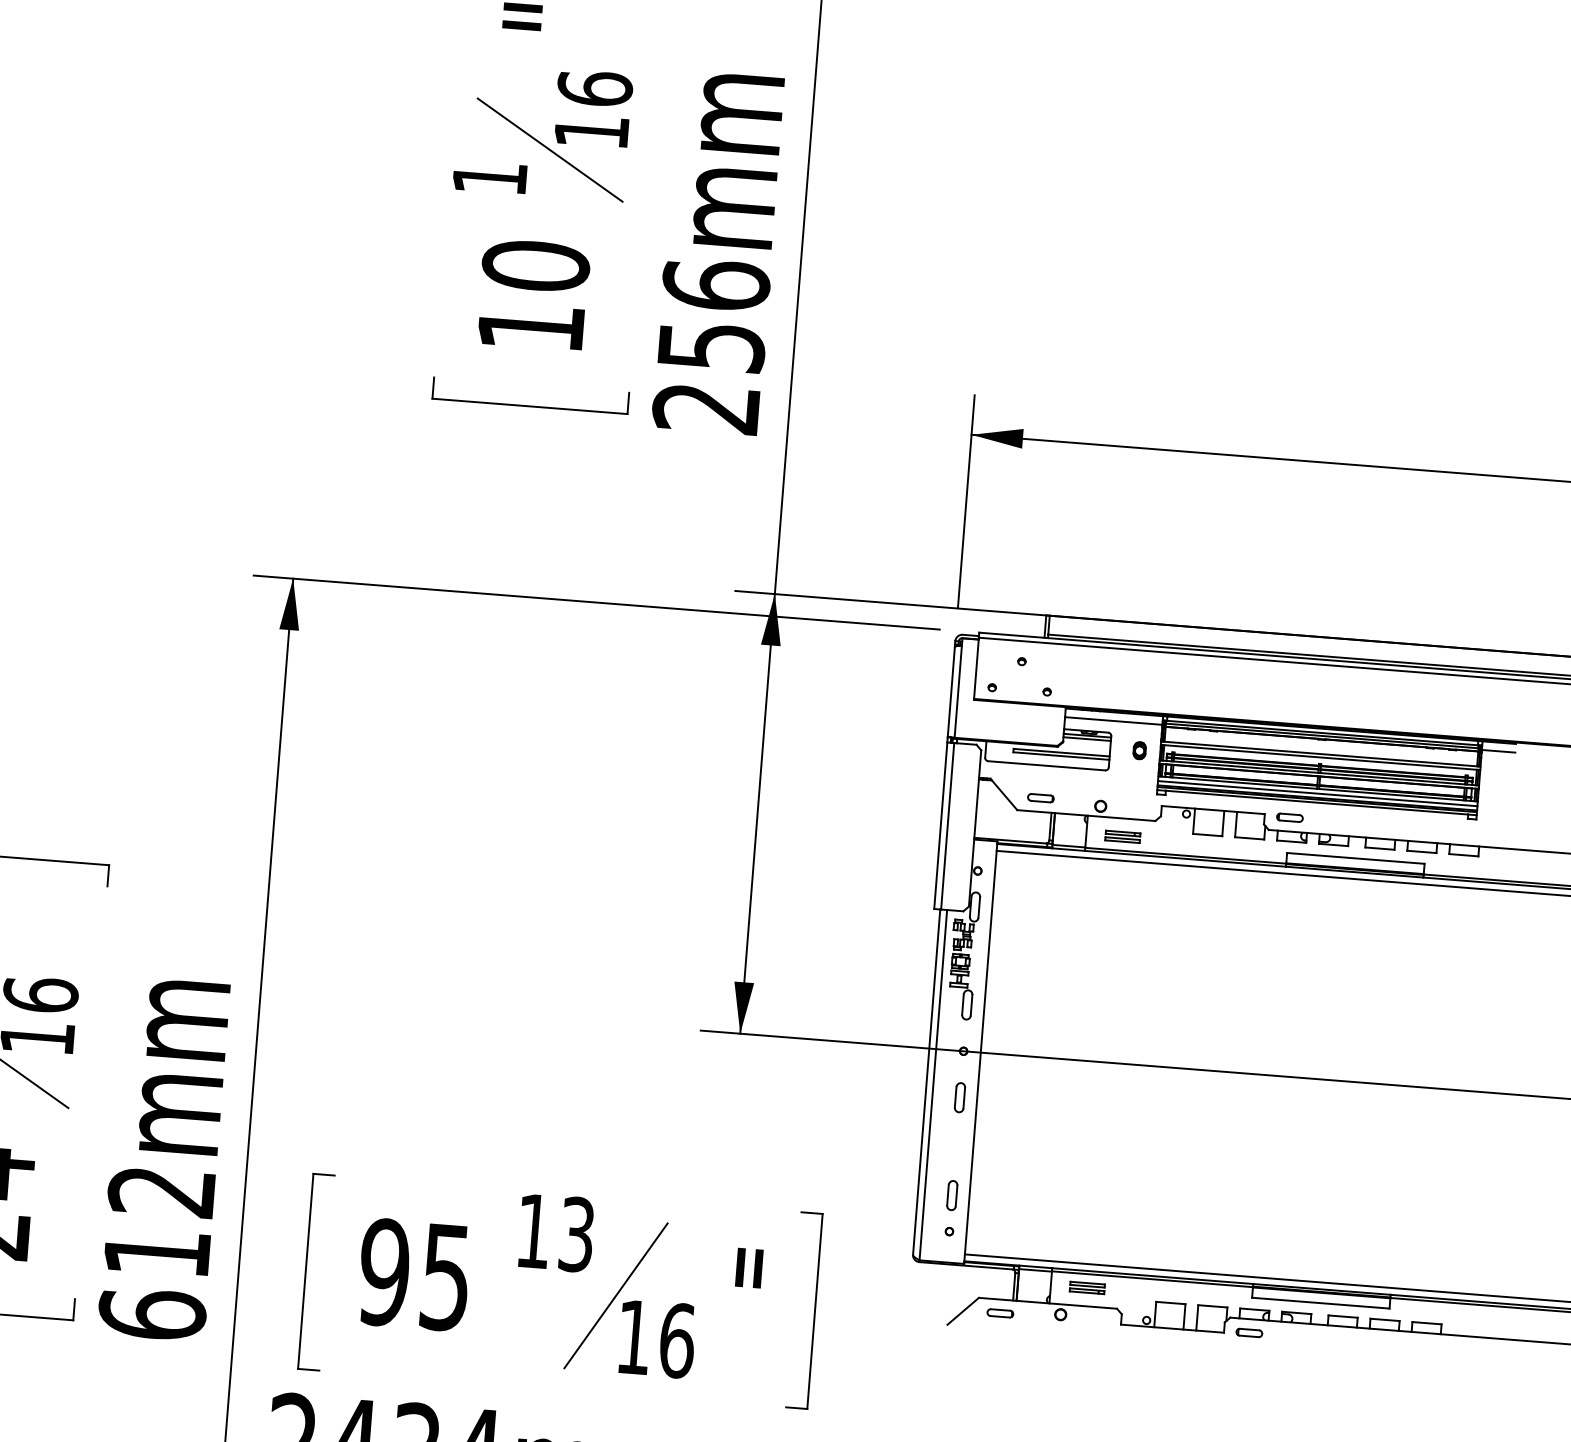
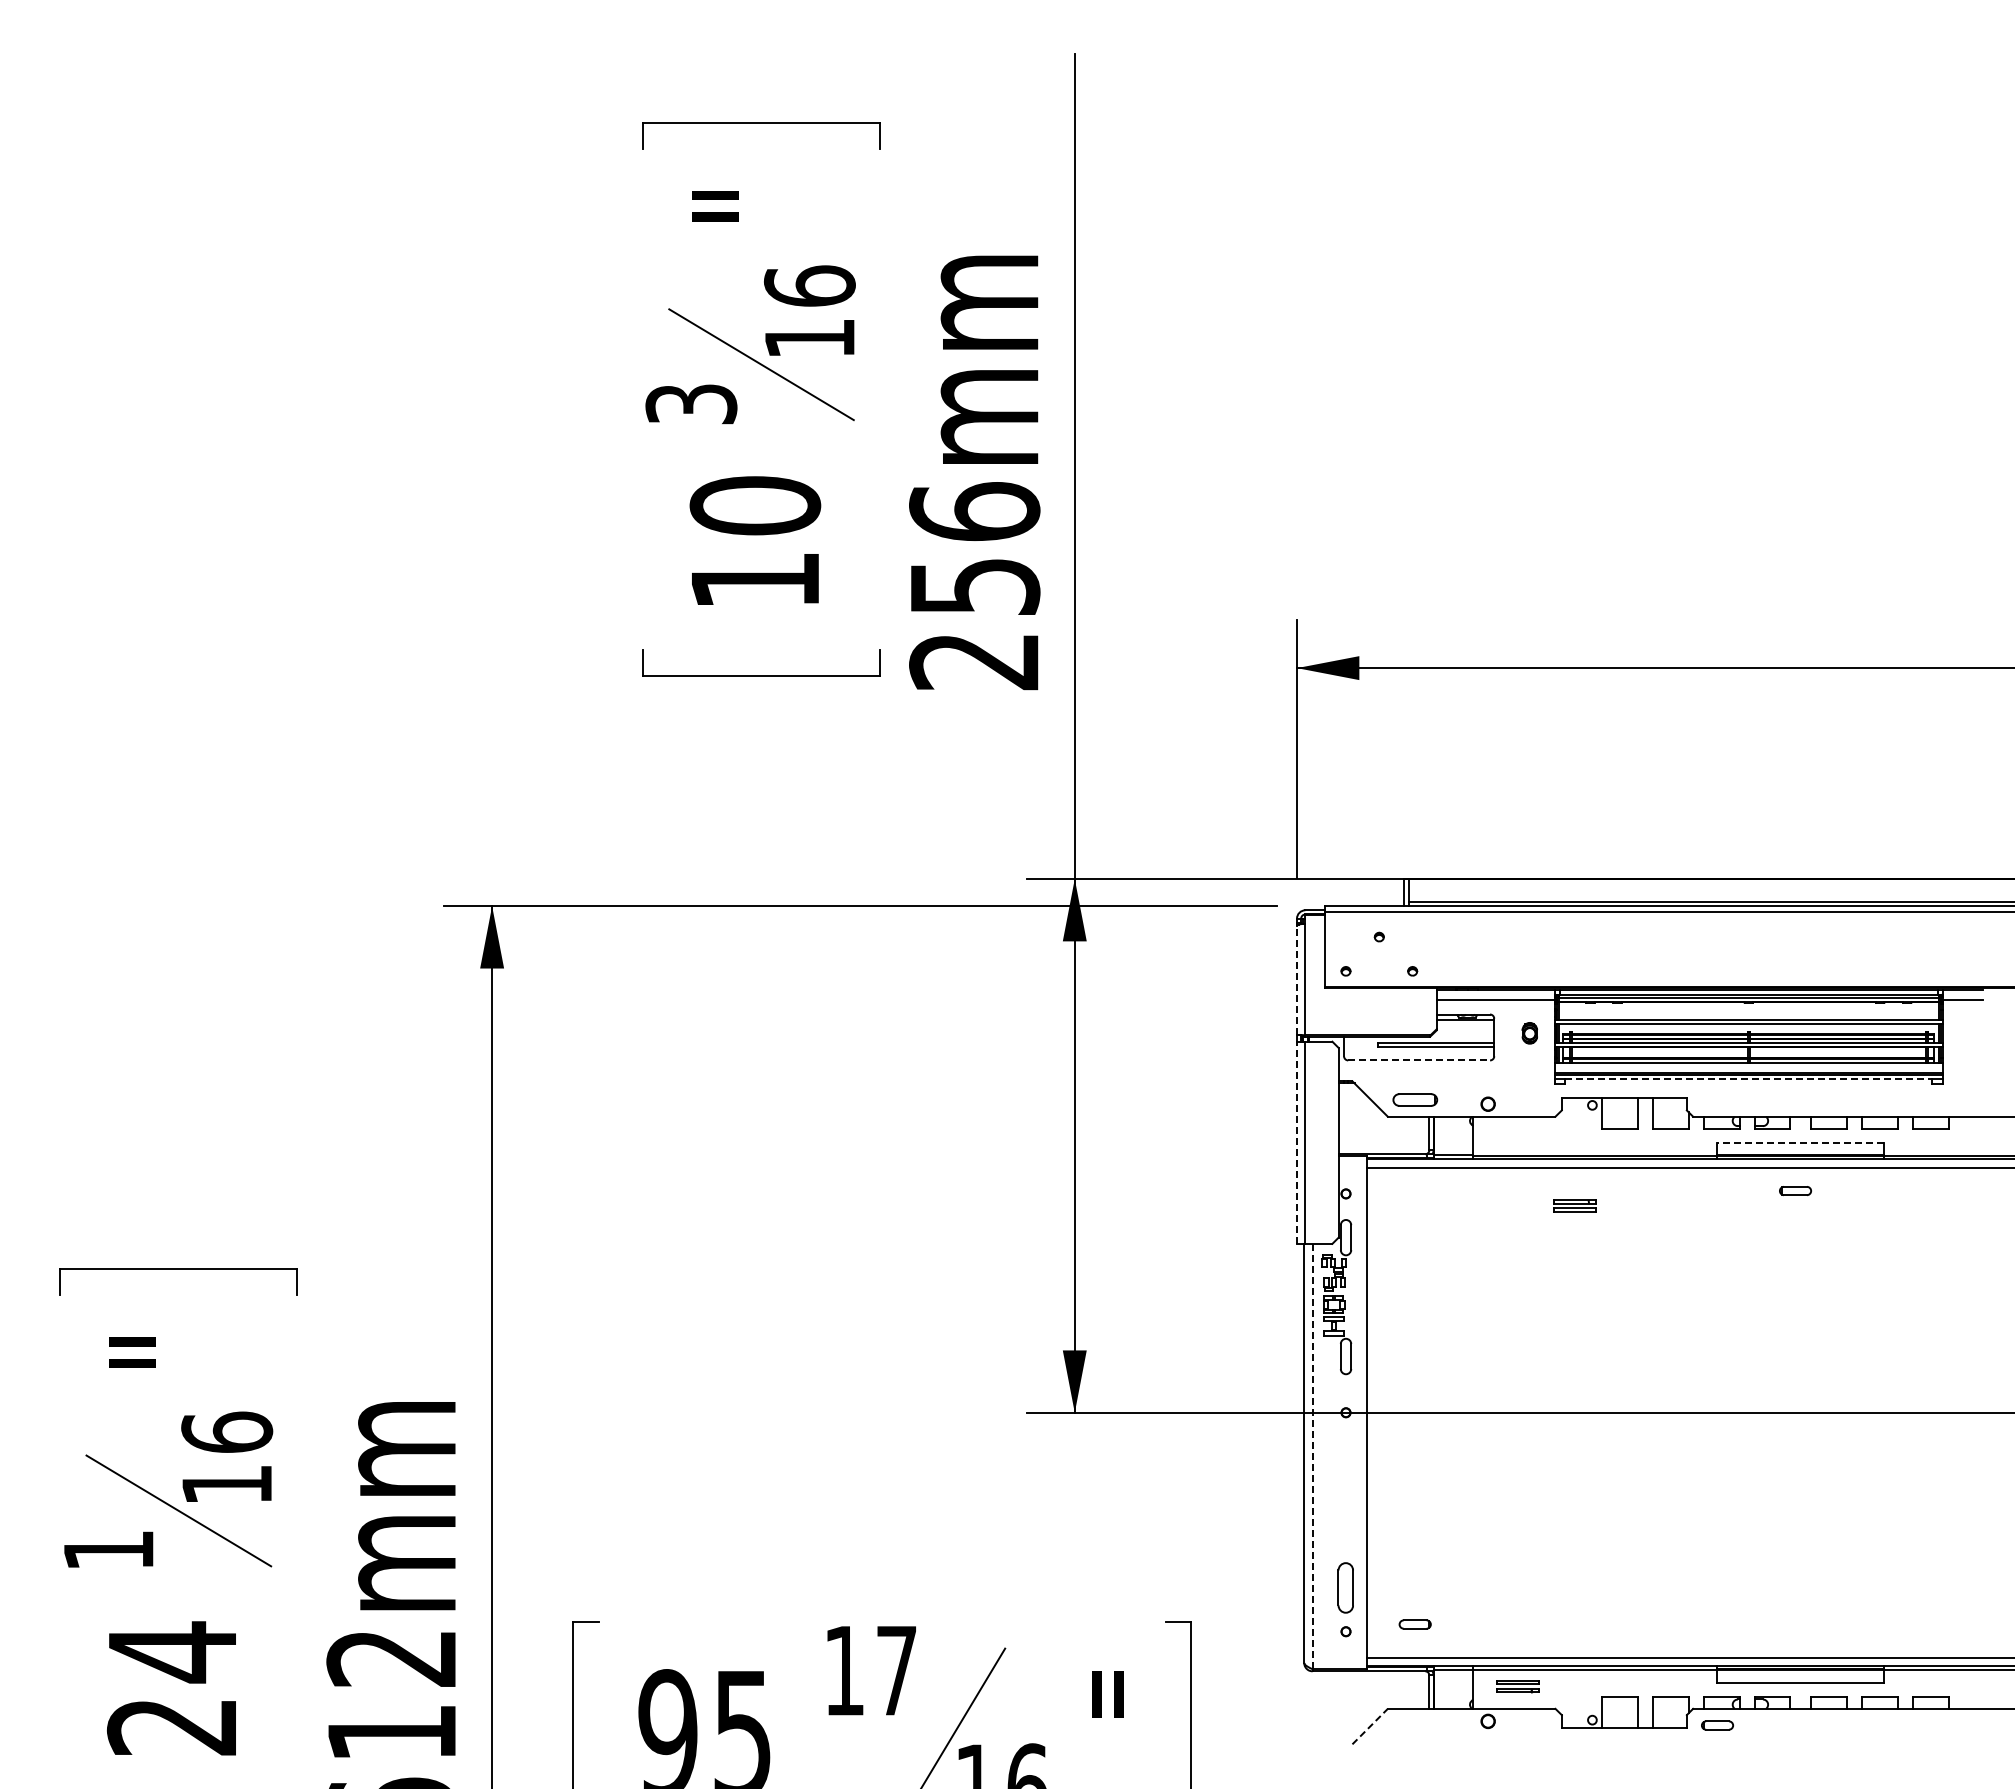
text: (489, 178) -> (691, 404), 1 -> 3
line: (951, 692) -> (1297, 980), solid -> dashed
line: (1087, 739) -> (1465, 1024), removed
line: (1047, 765) -> (1419, 1060), solid -> dashed
line: (1317, 793) -> (1748, 1068), removed
part: (1040, 797) -> (1414, 1099), size x1.4
line: (1316, 802) -> (1748, 1079), solid -> dashed
part: (1289, 817) -> (1795, 1190), moved
line: (941, 825) -> (1297, 1142), solid -> dashed
part: (1122, 836) -> (1574, 1205), moved
line: (1355, 858) -> (1800, 1142), solid -> dashed
line: (933, 1085) -> (1312, 1456), solid -> dashed
part: (960, 1097) -> (1346, 1468), removed
part: (952, 1195) -> (1346, 1587), size x1.4
text: (576, 1234) -> (896, 1670), 13 -> 17
line: (963, 1311) -> (1370, 1726), solid -> dashed
part: (999, 1313) -> (1414, 1624), moved

